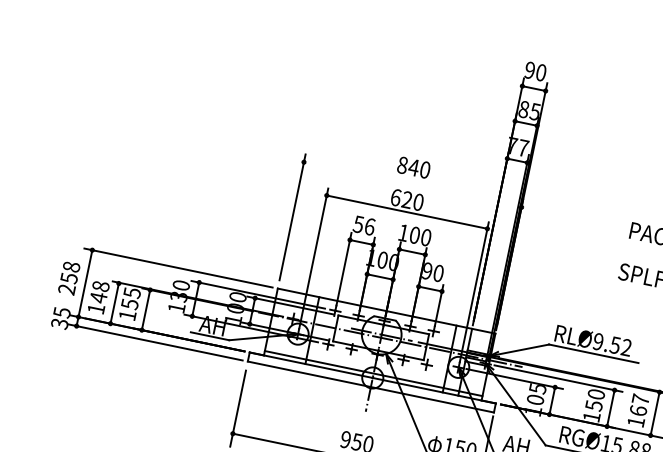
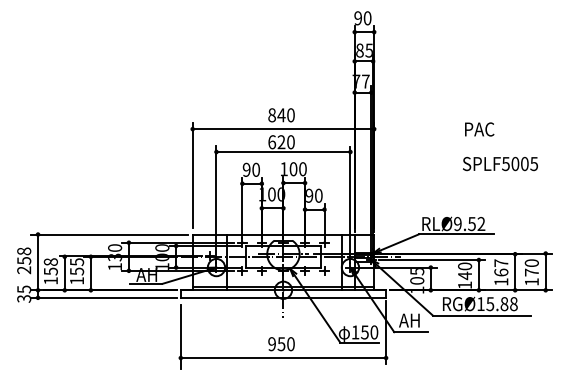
line: (412, 185) -> (283, 129), added
text: (364, 225) -> (251, 169), 56 -> 90
text: (98, 297) -> (50, 271), 148 -> 158
text: (594, 405) -> (465, 275), 150 -> 140

